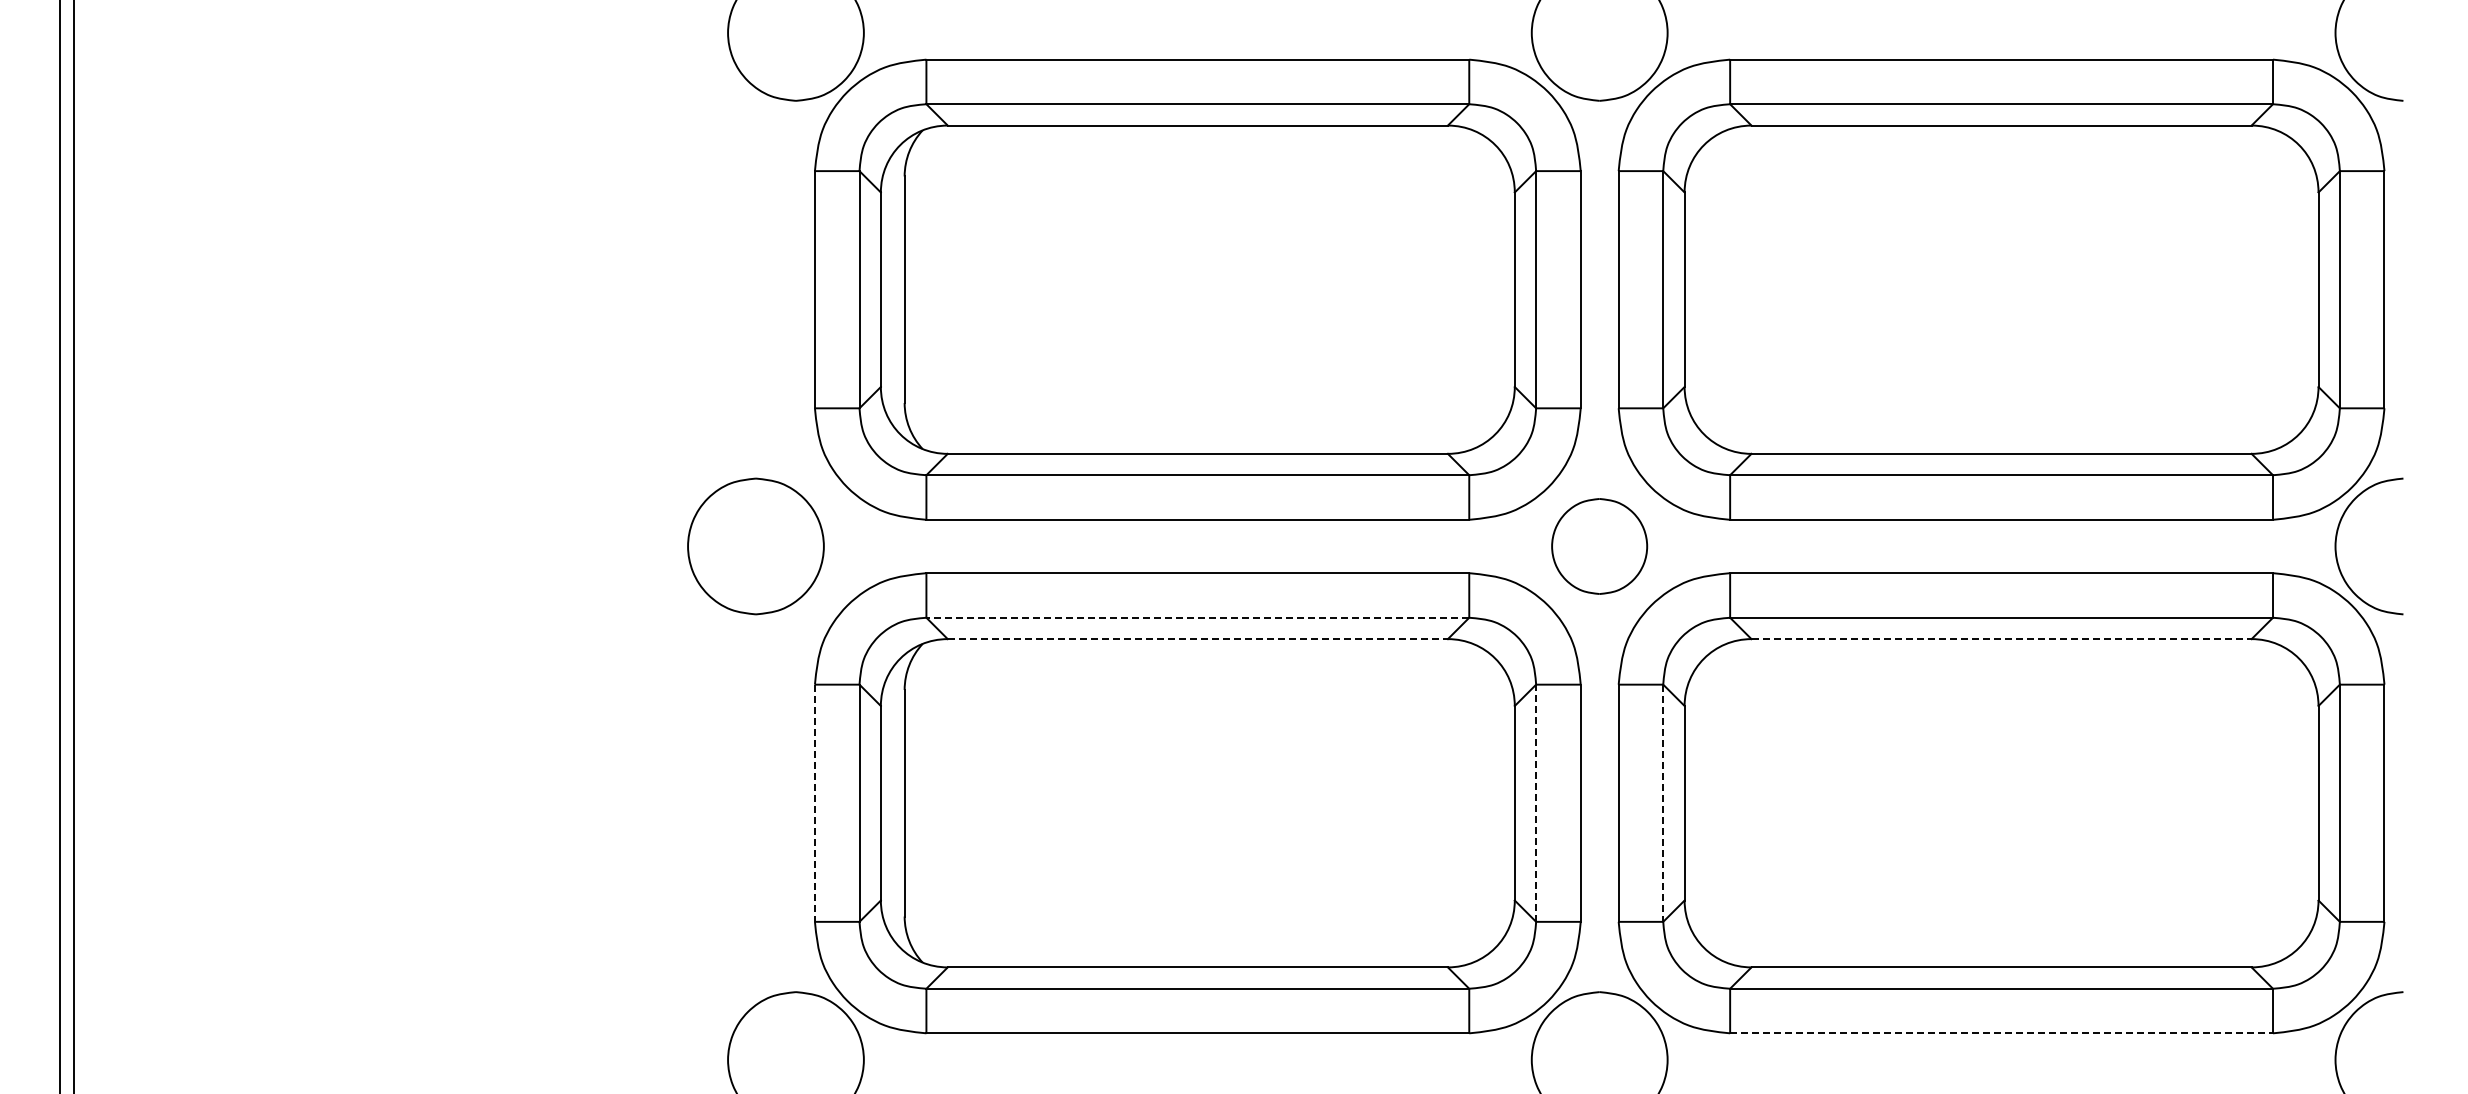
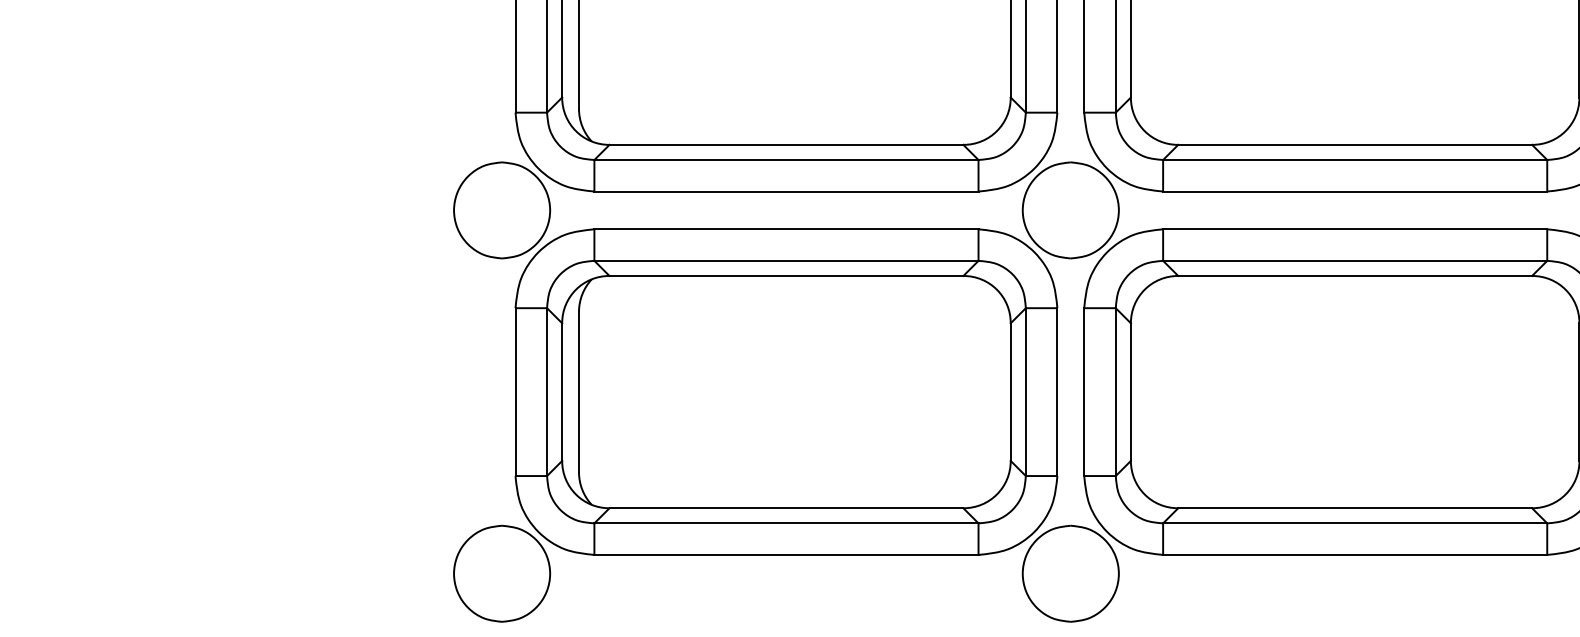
part: (755, 546) -> (501, 210), moved
part: (1599, 546) -> (1070, 210), size x1.43
line: (1197, 617) -> (786, 260), dashed -> solid
line: (1198, 639) -> (786, 276), dashed -> solid
line: (2002, 639) -> (1355, 276), dashed -> solid
line: (814, 803) -> (515, 392), dashed -> solid
line: (1536, 803) -> (1026, 392), dashed -> solid
line: (1663, 803) -> (1115, 392), dashed -> solid
line: (2002, 1033) -> (1355, 555), dashed -> solid

